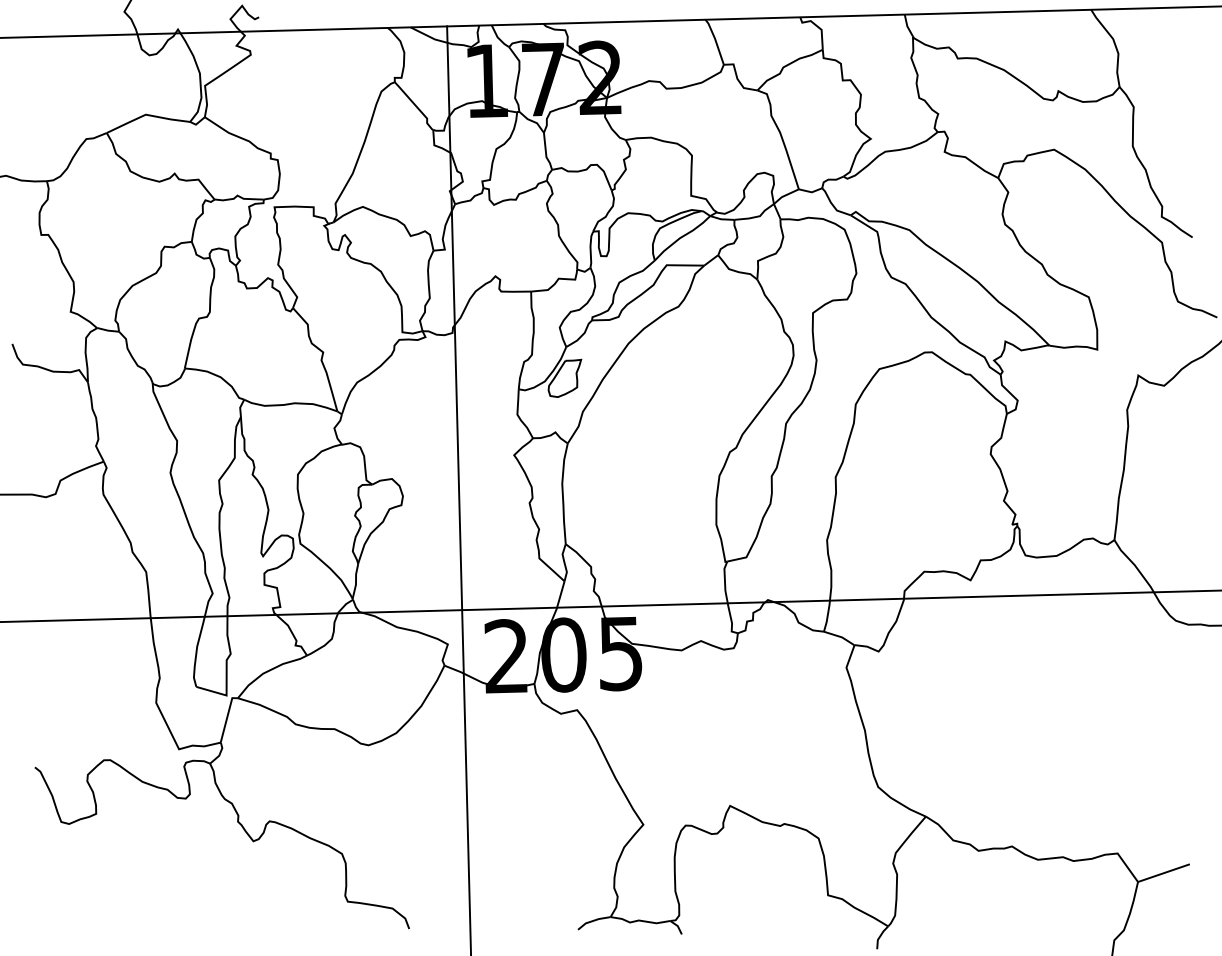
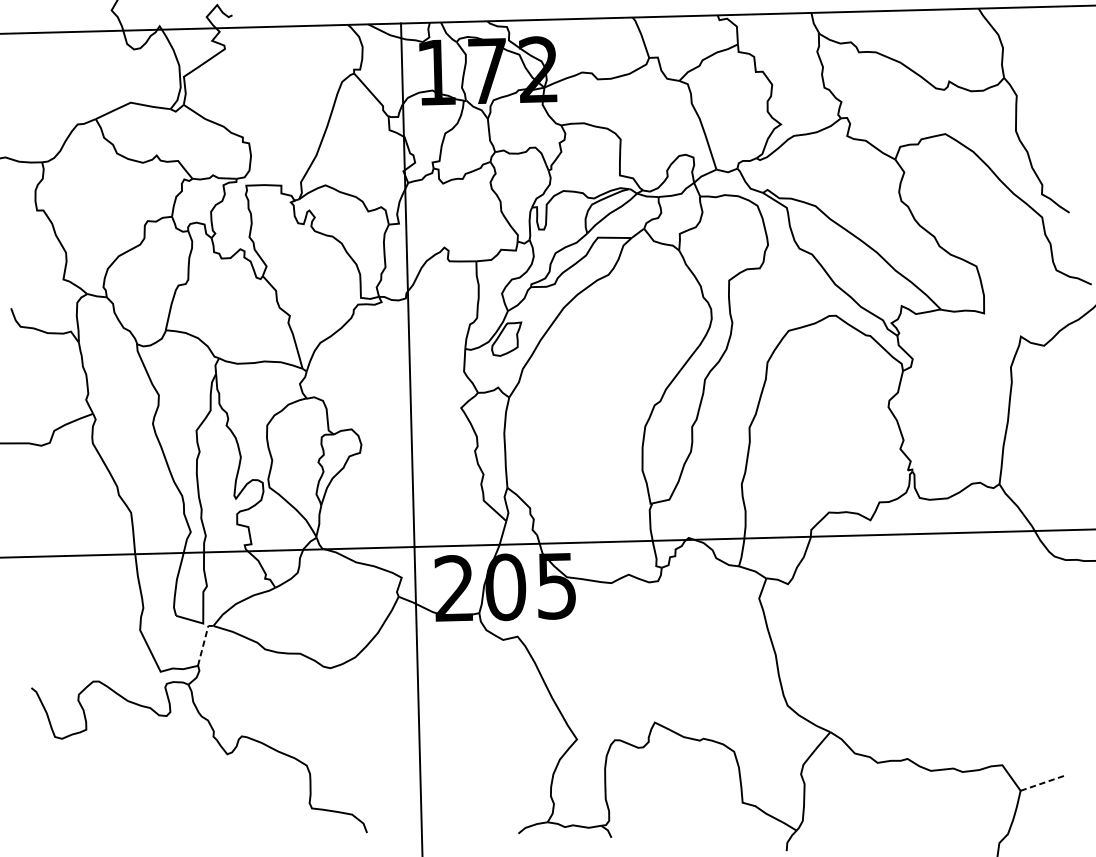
line: (227, 717) -> (204, 643), solid -> dashed
line: (1164, 872) -> (1044, 782), solid -> dashed

